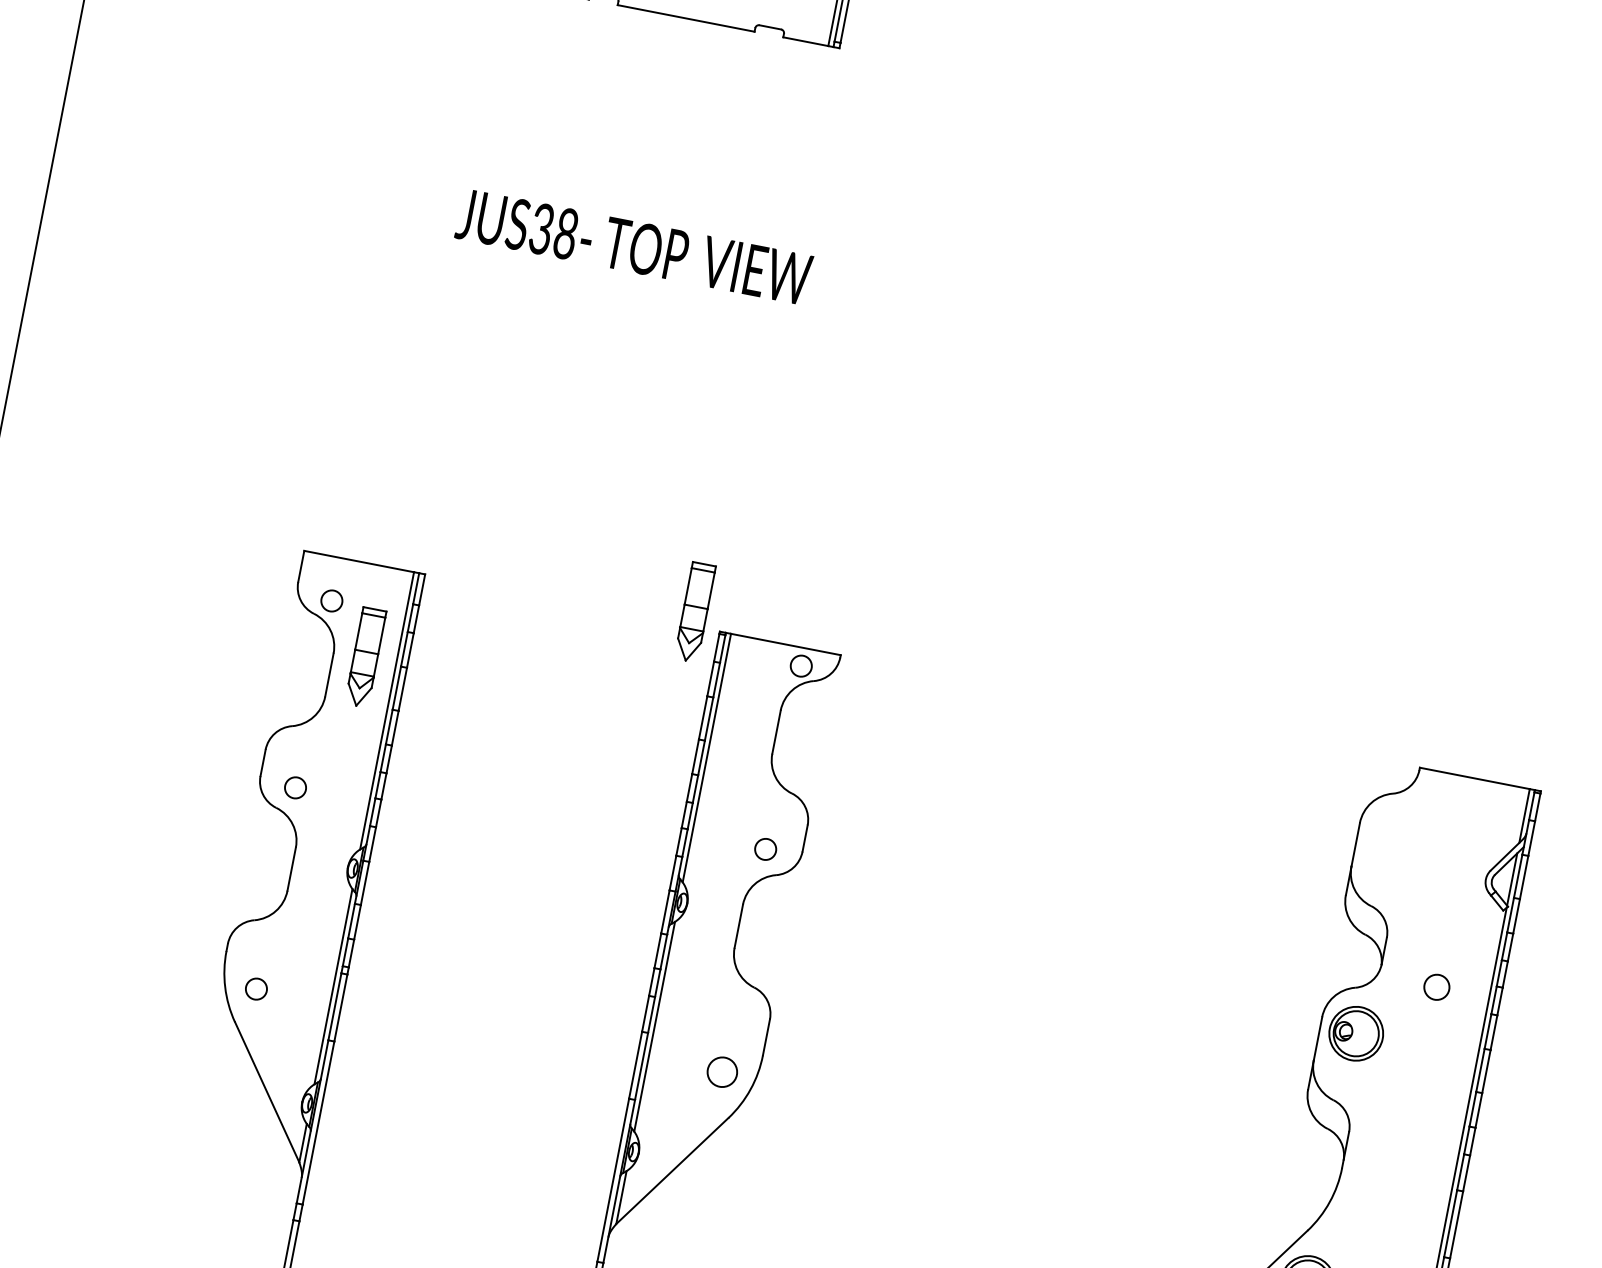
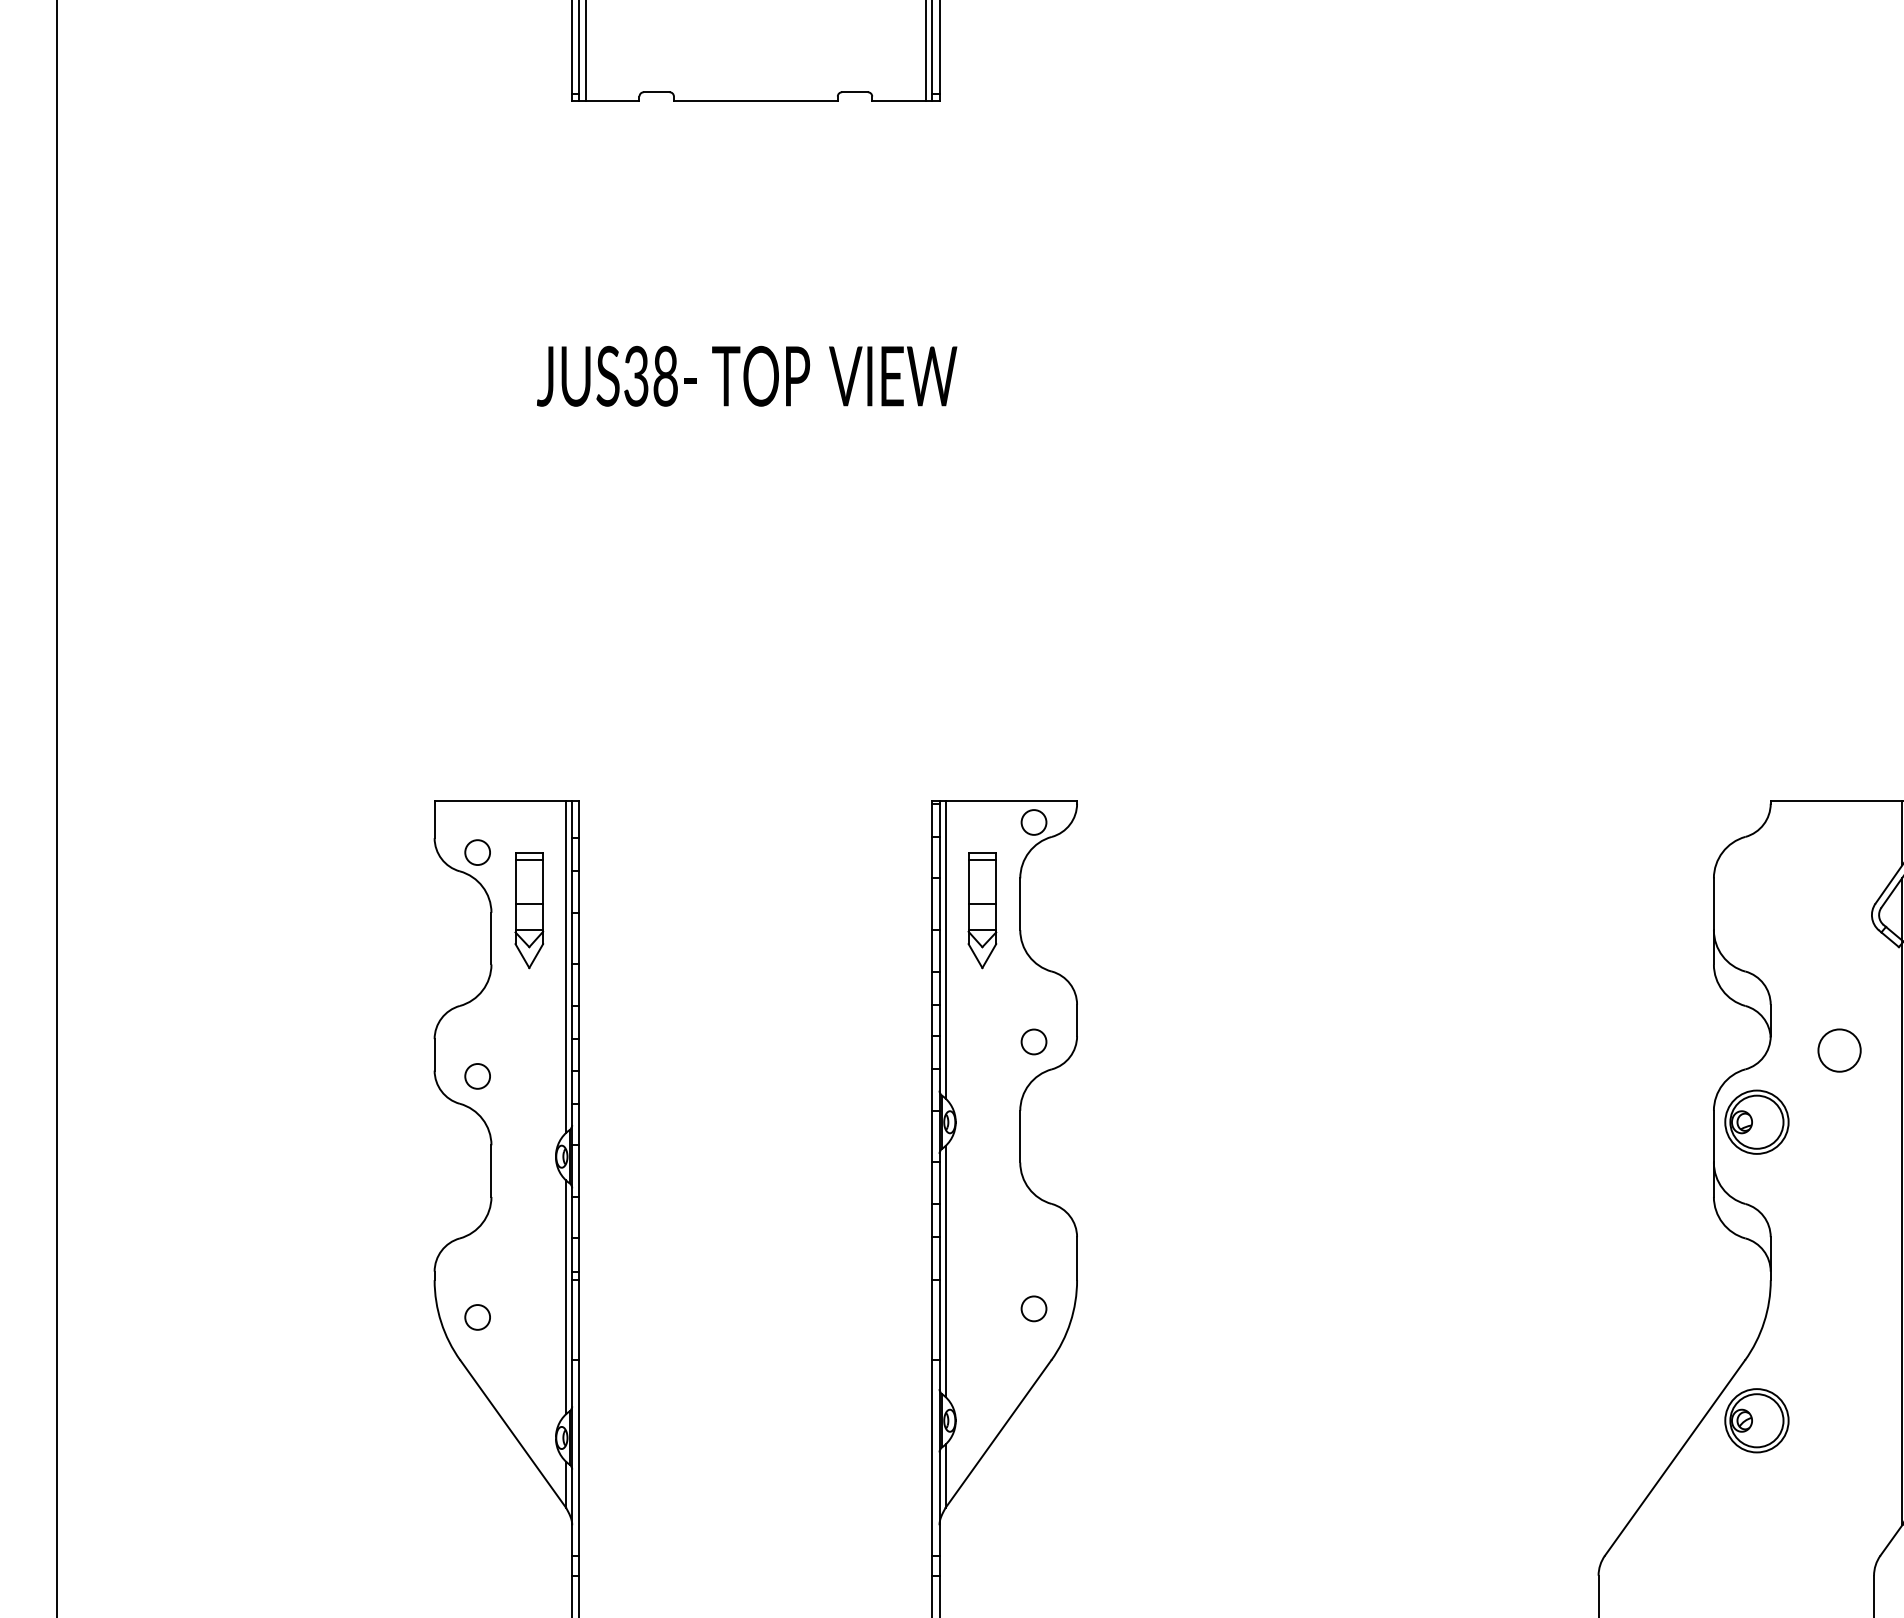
part: (695, 612) -> (982, 910), moved
circle: (1436, 987) -> (1839, 1050), size x1.43
circle: (721, 1071) -> (1033, 1308), size x0.71

